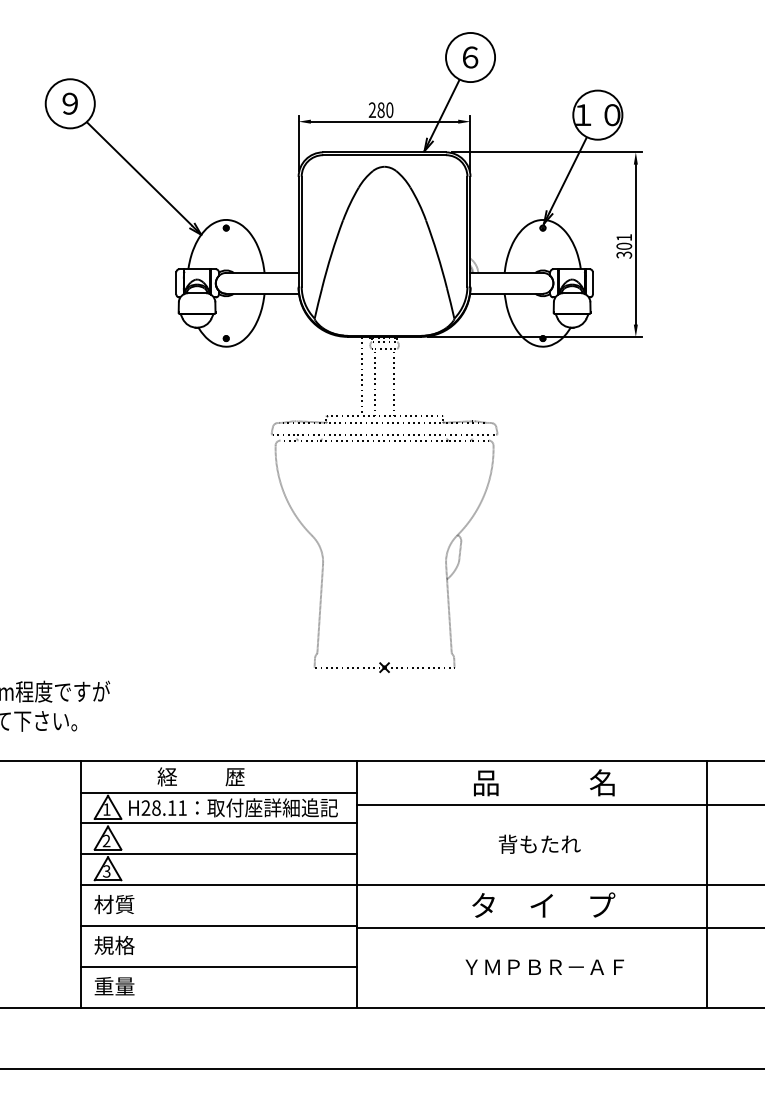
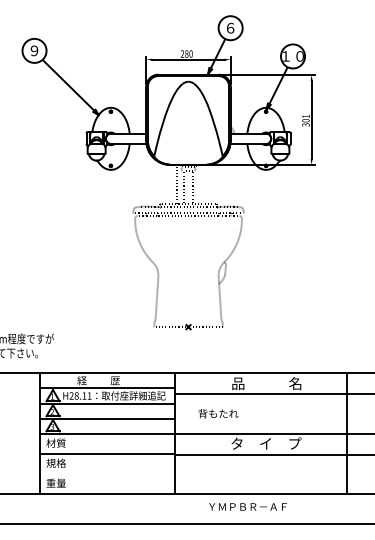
text: (539, 843) -> (218, 413), moved
line: (219, 966) -> (107, 473), removed
text: (543, 966) -> (247, 506), moved

